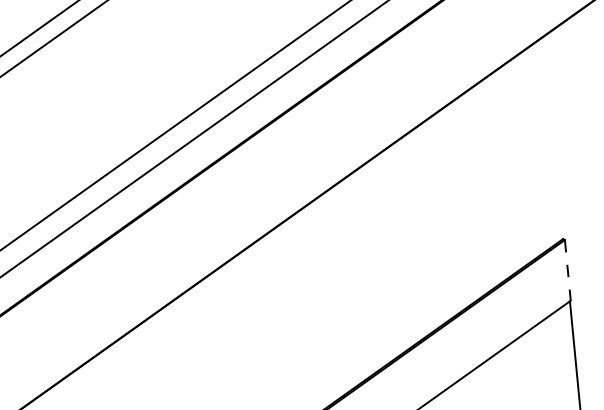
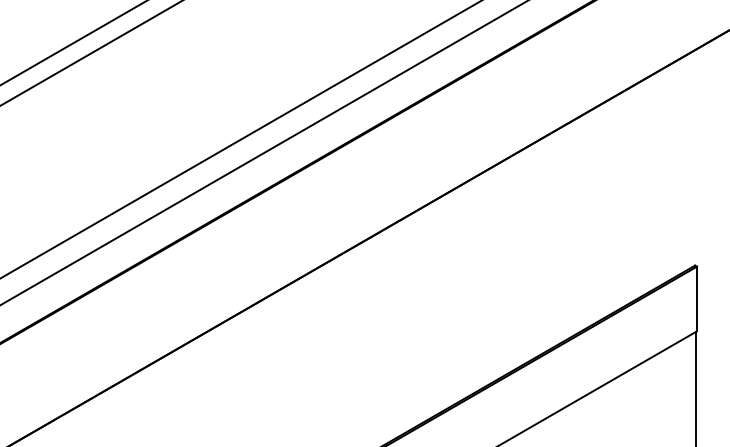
line: (567, 270) -> (696, 299), dashed -> solid

